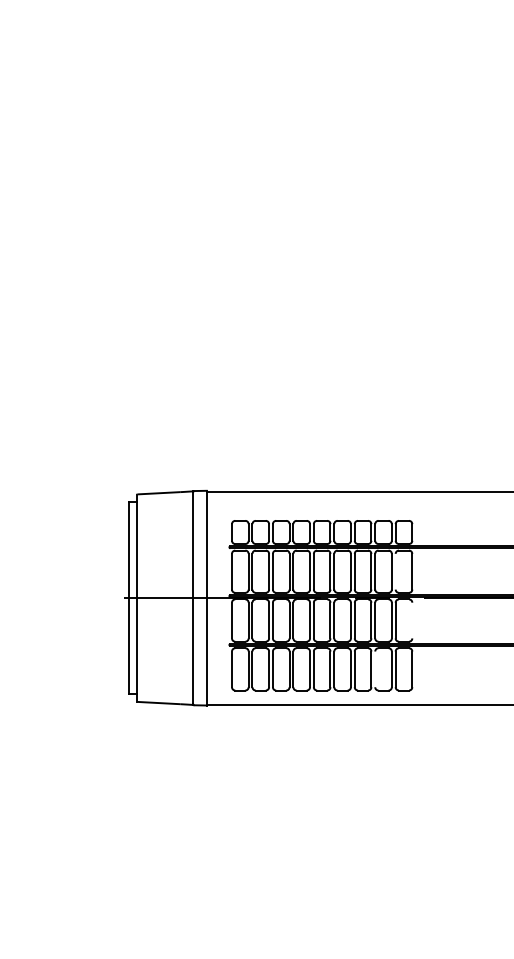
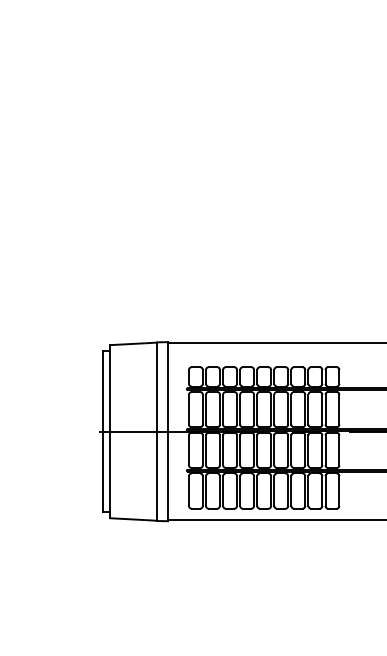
line: (395, 571) -> (325, 409), added
line: (412, 620) -> (339, 450), added
line: (375, 669) -> (308, 491), added

